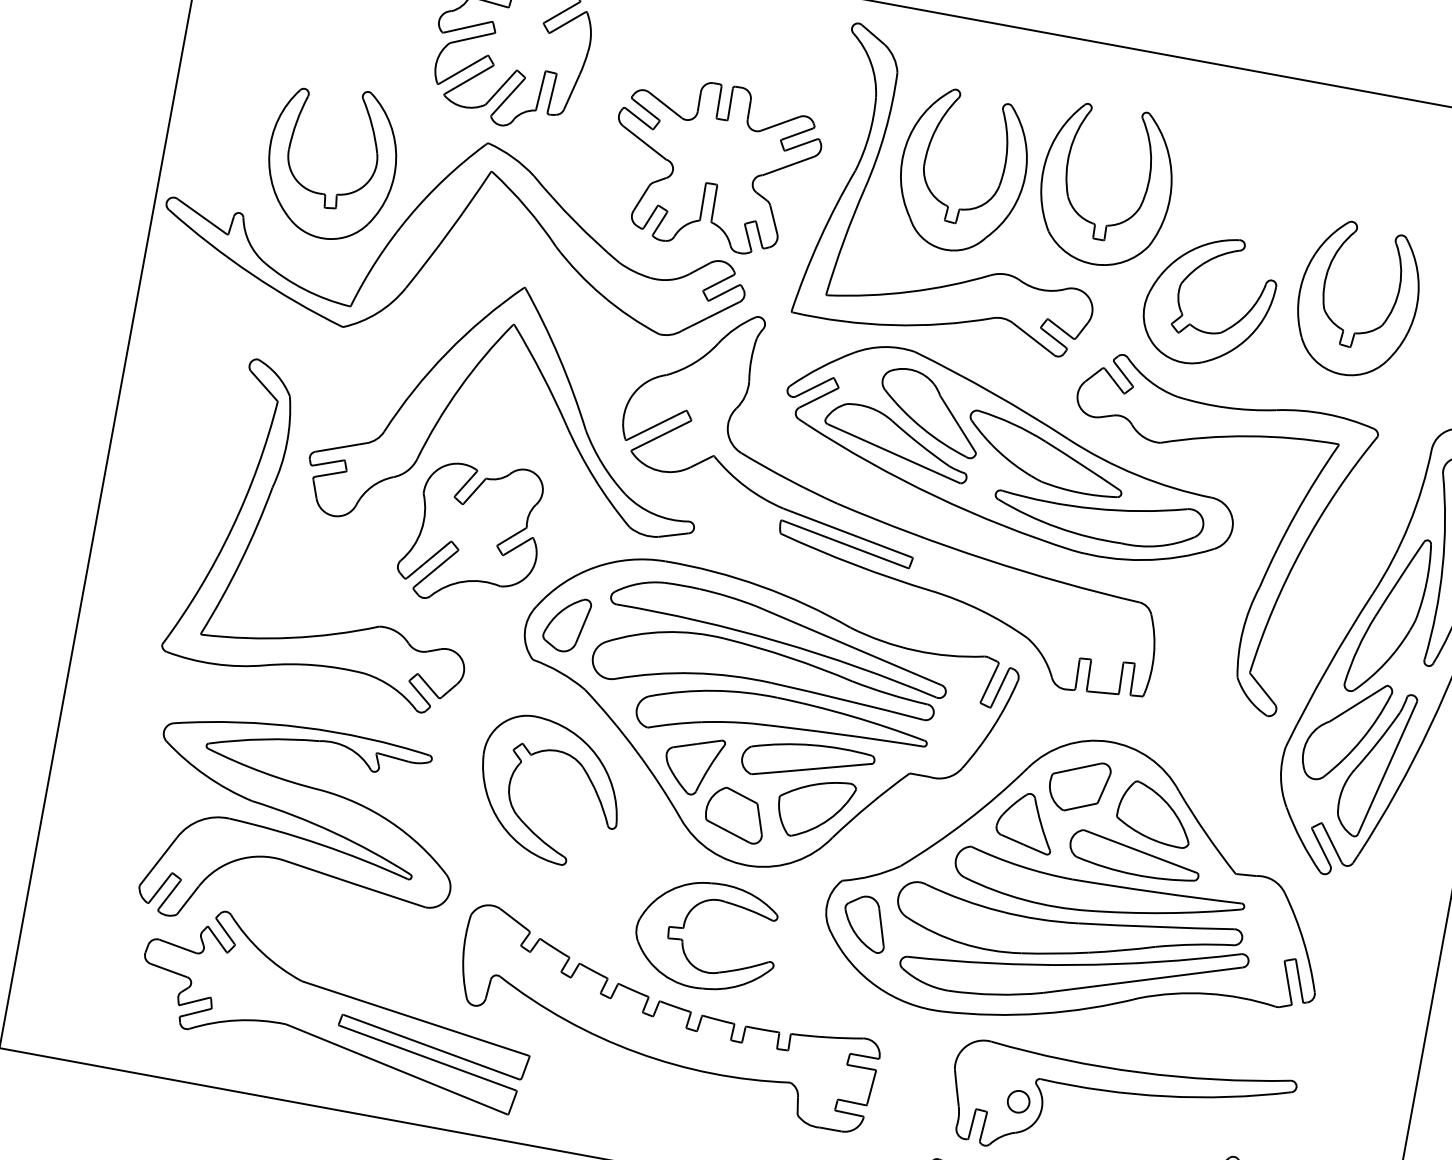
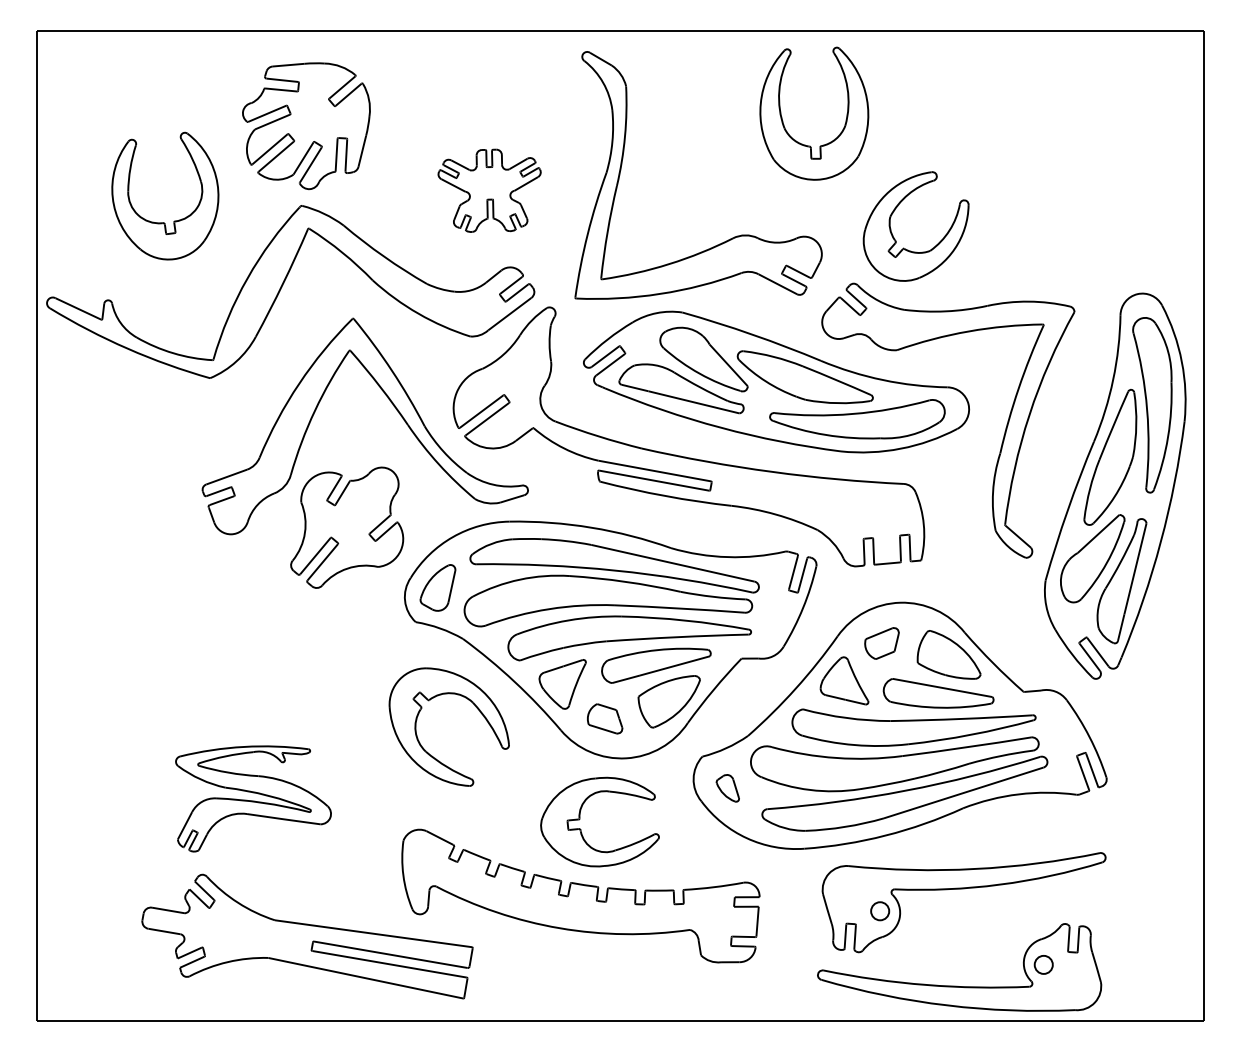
part: (713, 165) -> (489, 190), size x0.6
part: (337, 193) -> (174, 220), moved
part: (937, 197) -> (677, 182), removed
part: (1141, 199) -> (845, 119), moved
part: (1339, 326) -> (1026, 227), removed
part: (266, 507) -> (174, 537), removed
part: (1078, 785) -> (881, 643), size x0.7
part: (734, 814) -> (604, 718), size x0.7
part: (303, 832) -> (253, 798), size x0.6
part: (864, 923) -> (727, 788), size x0.6

